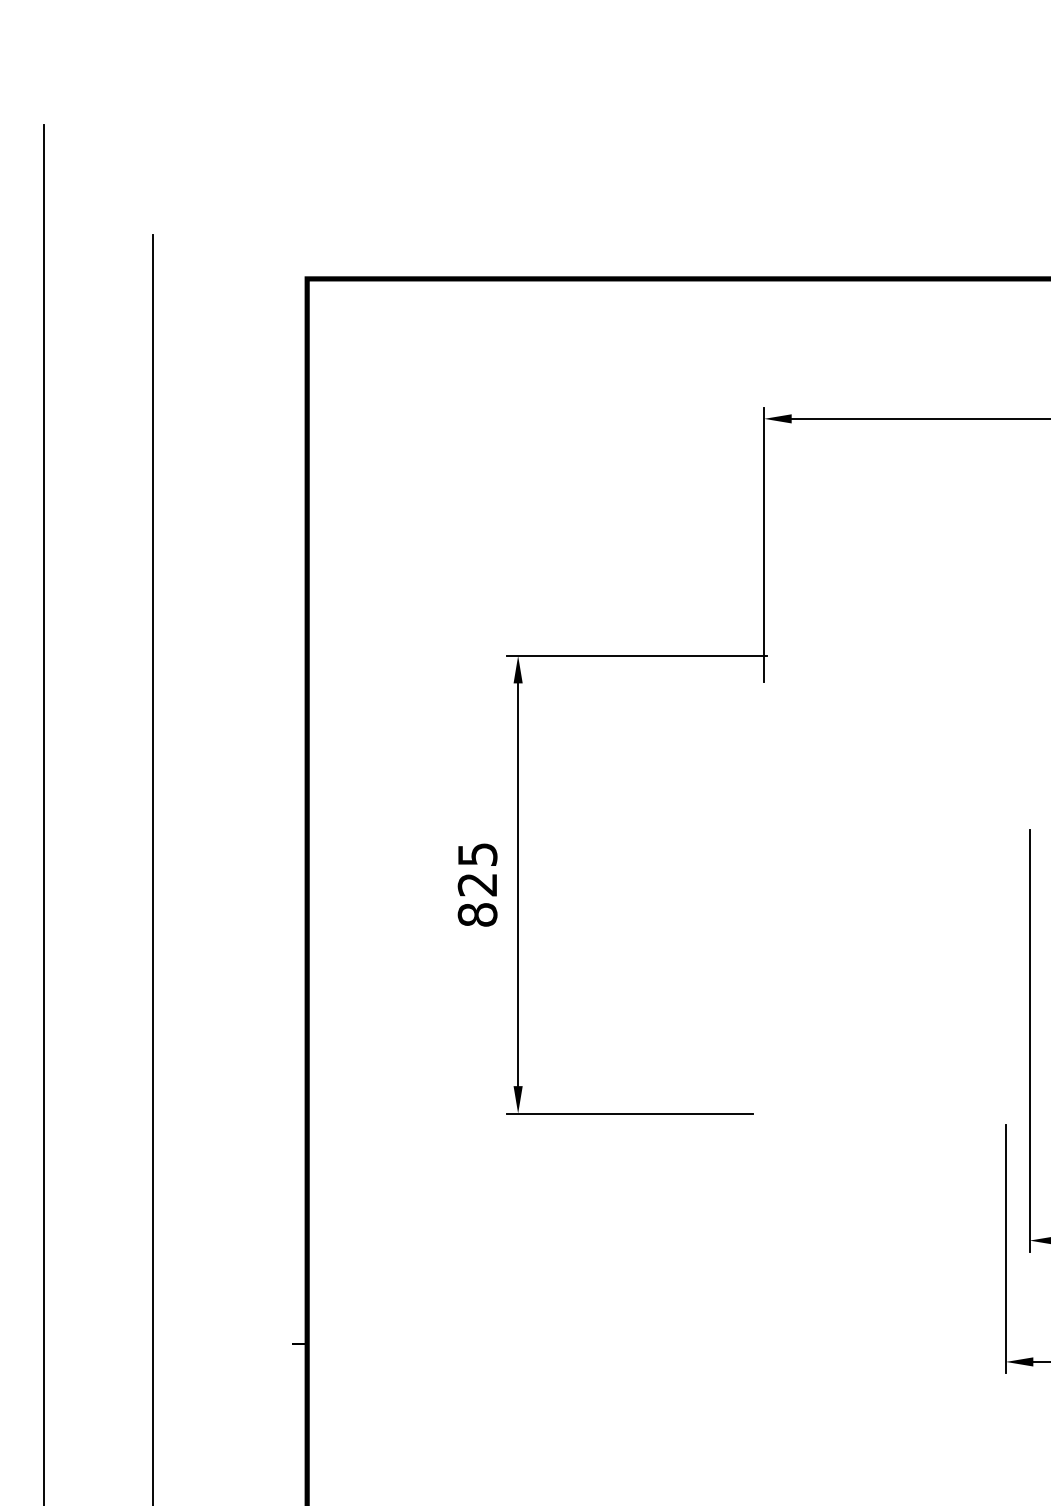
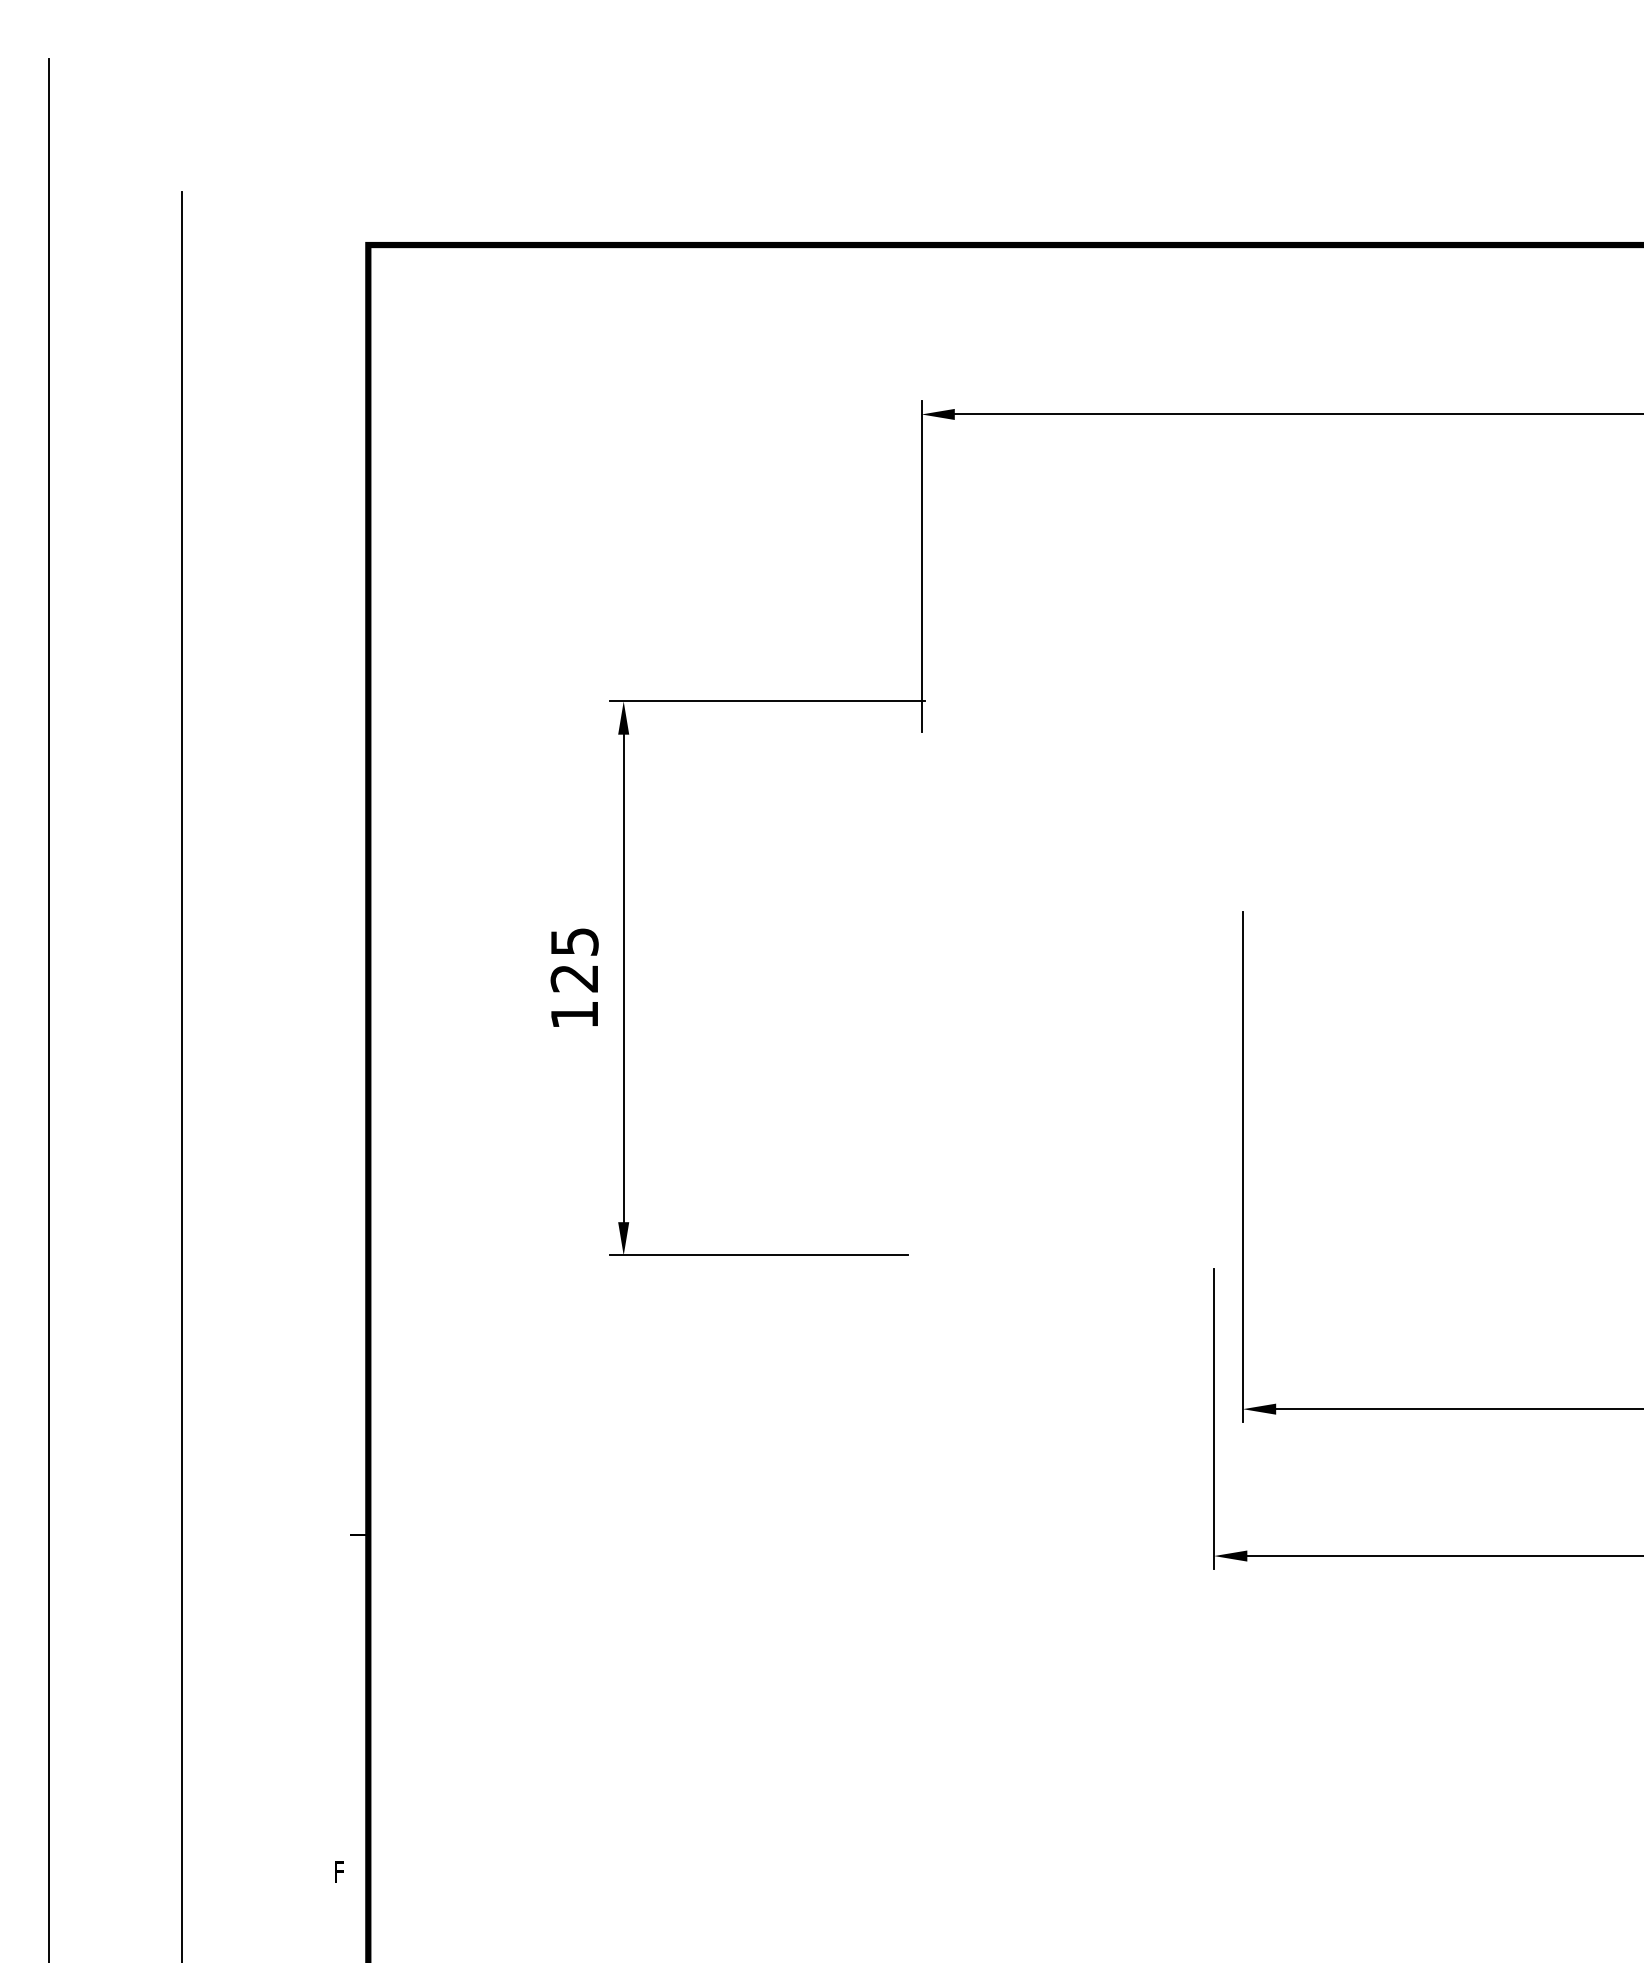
text: (477, 914) -> (574, 1014), 825 -> 125

